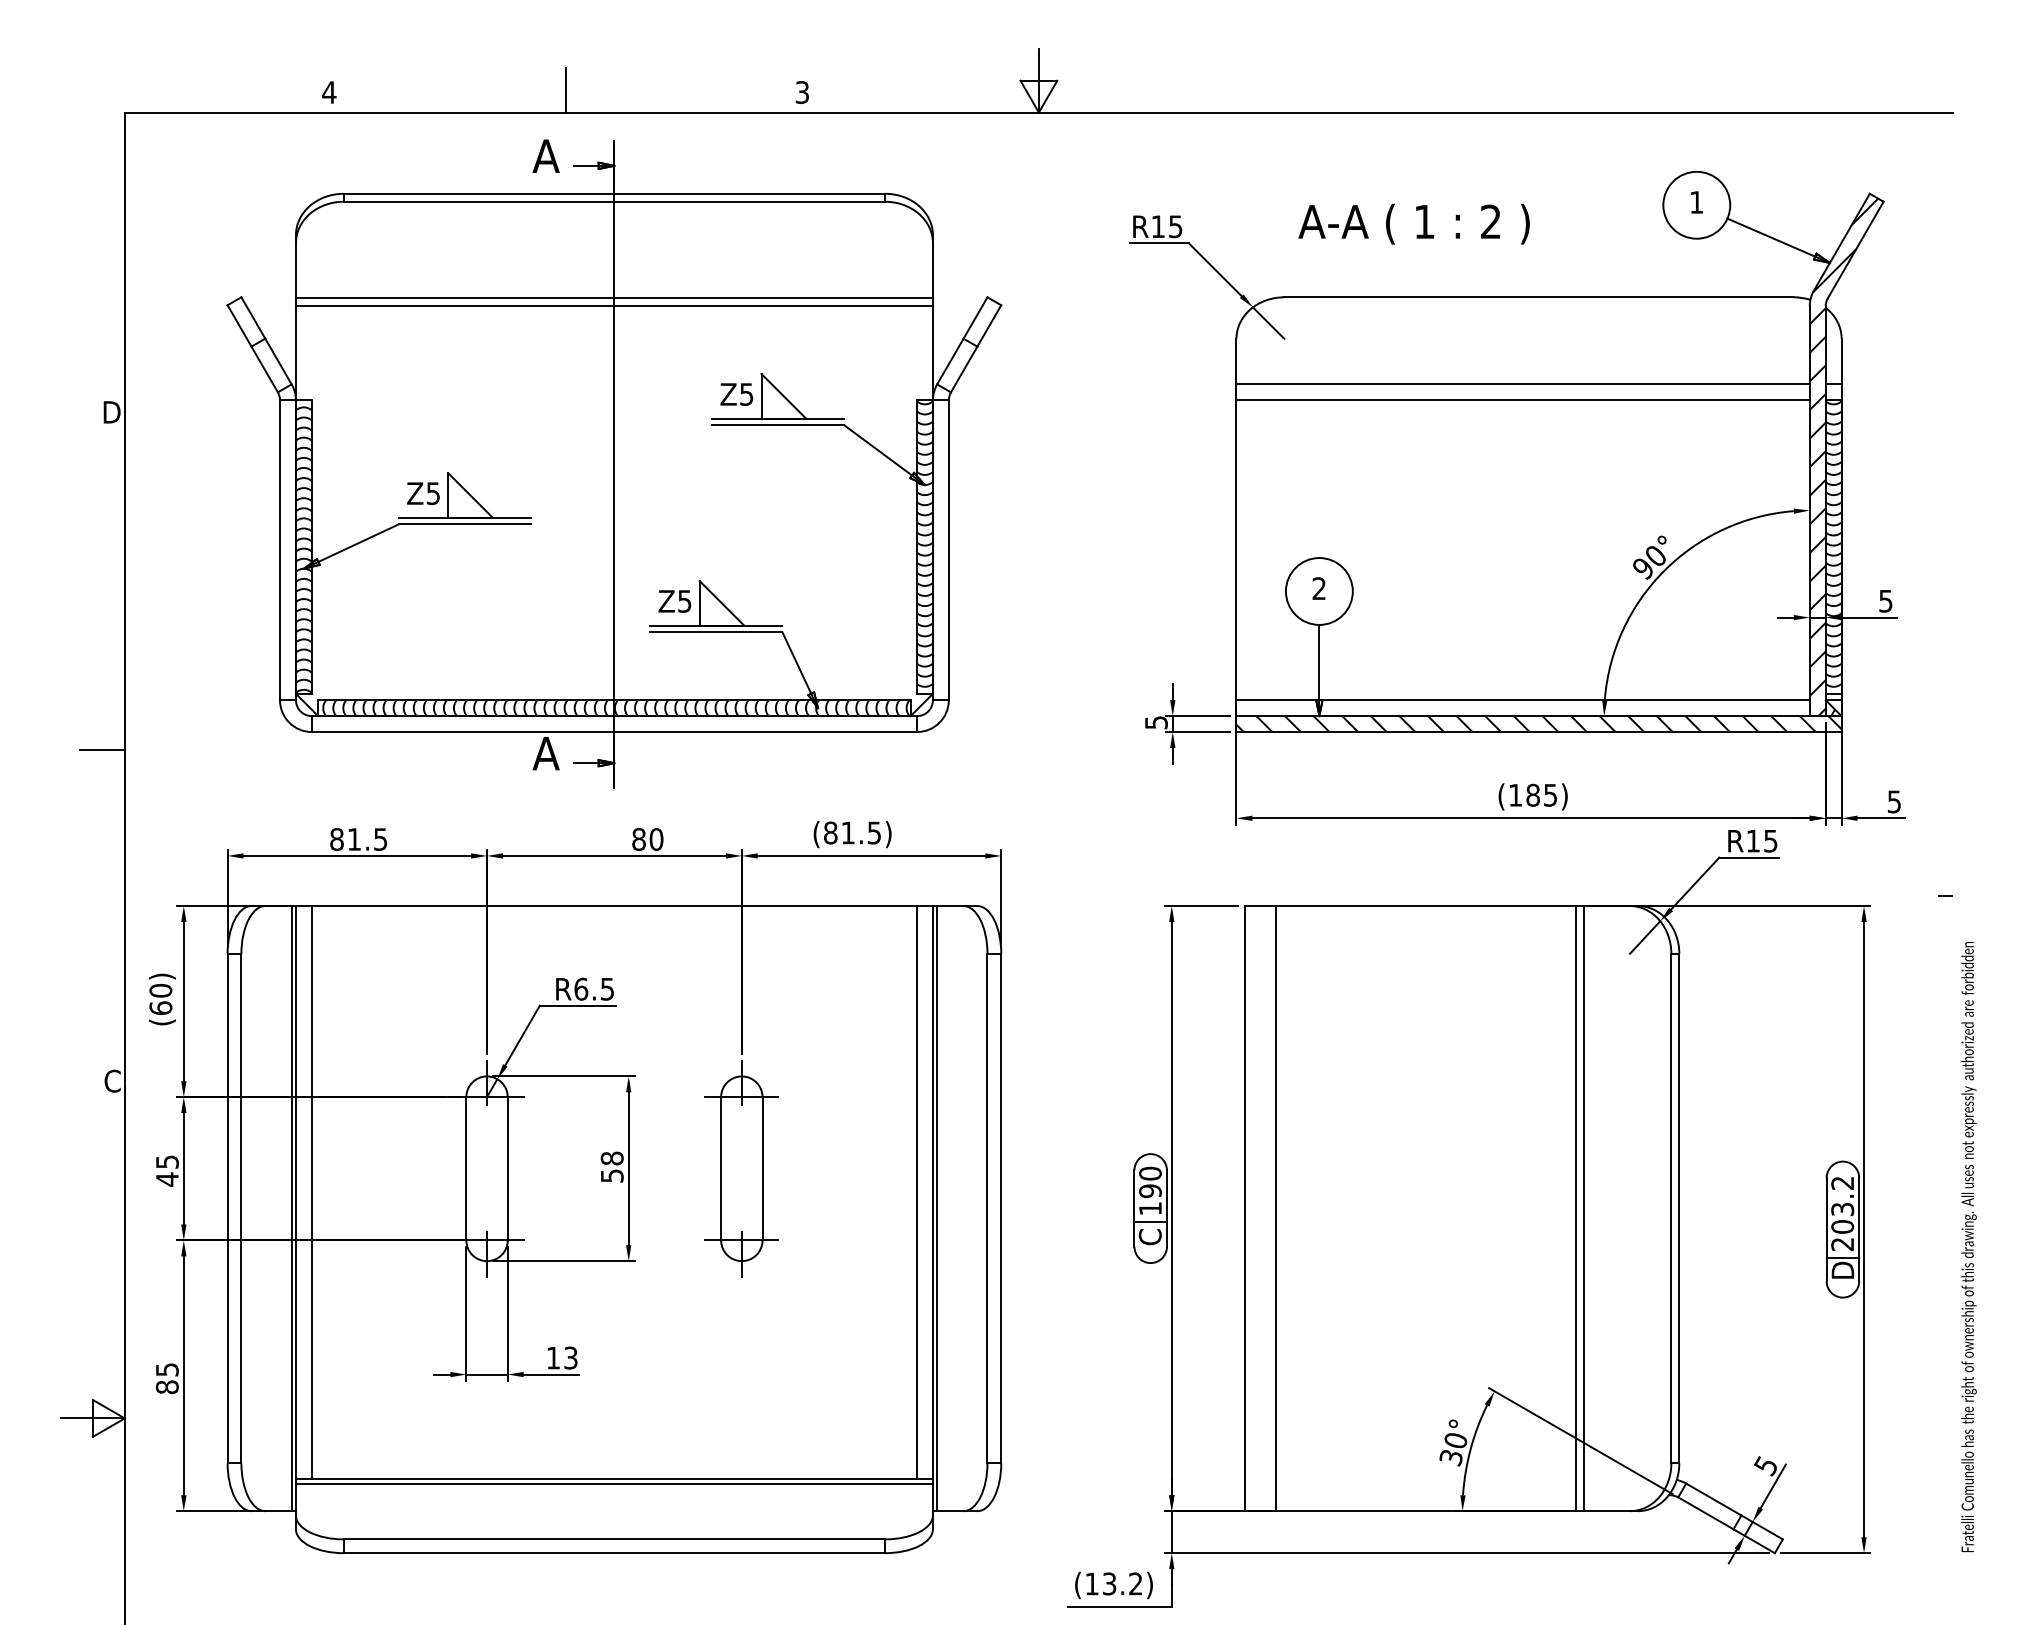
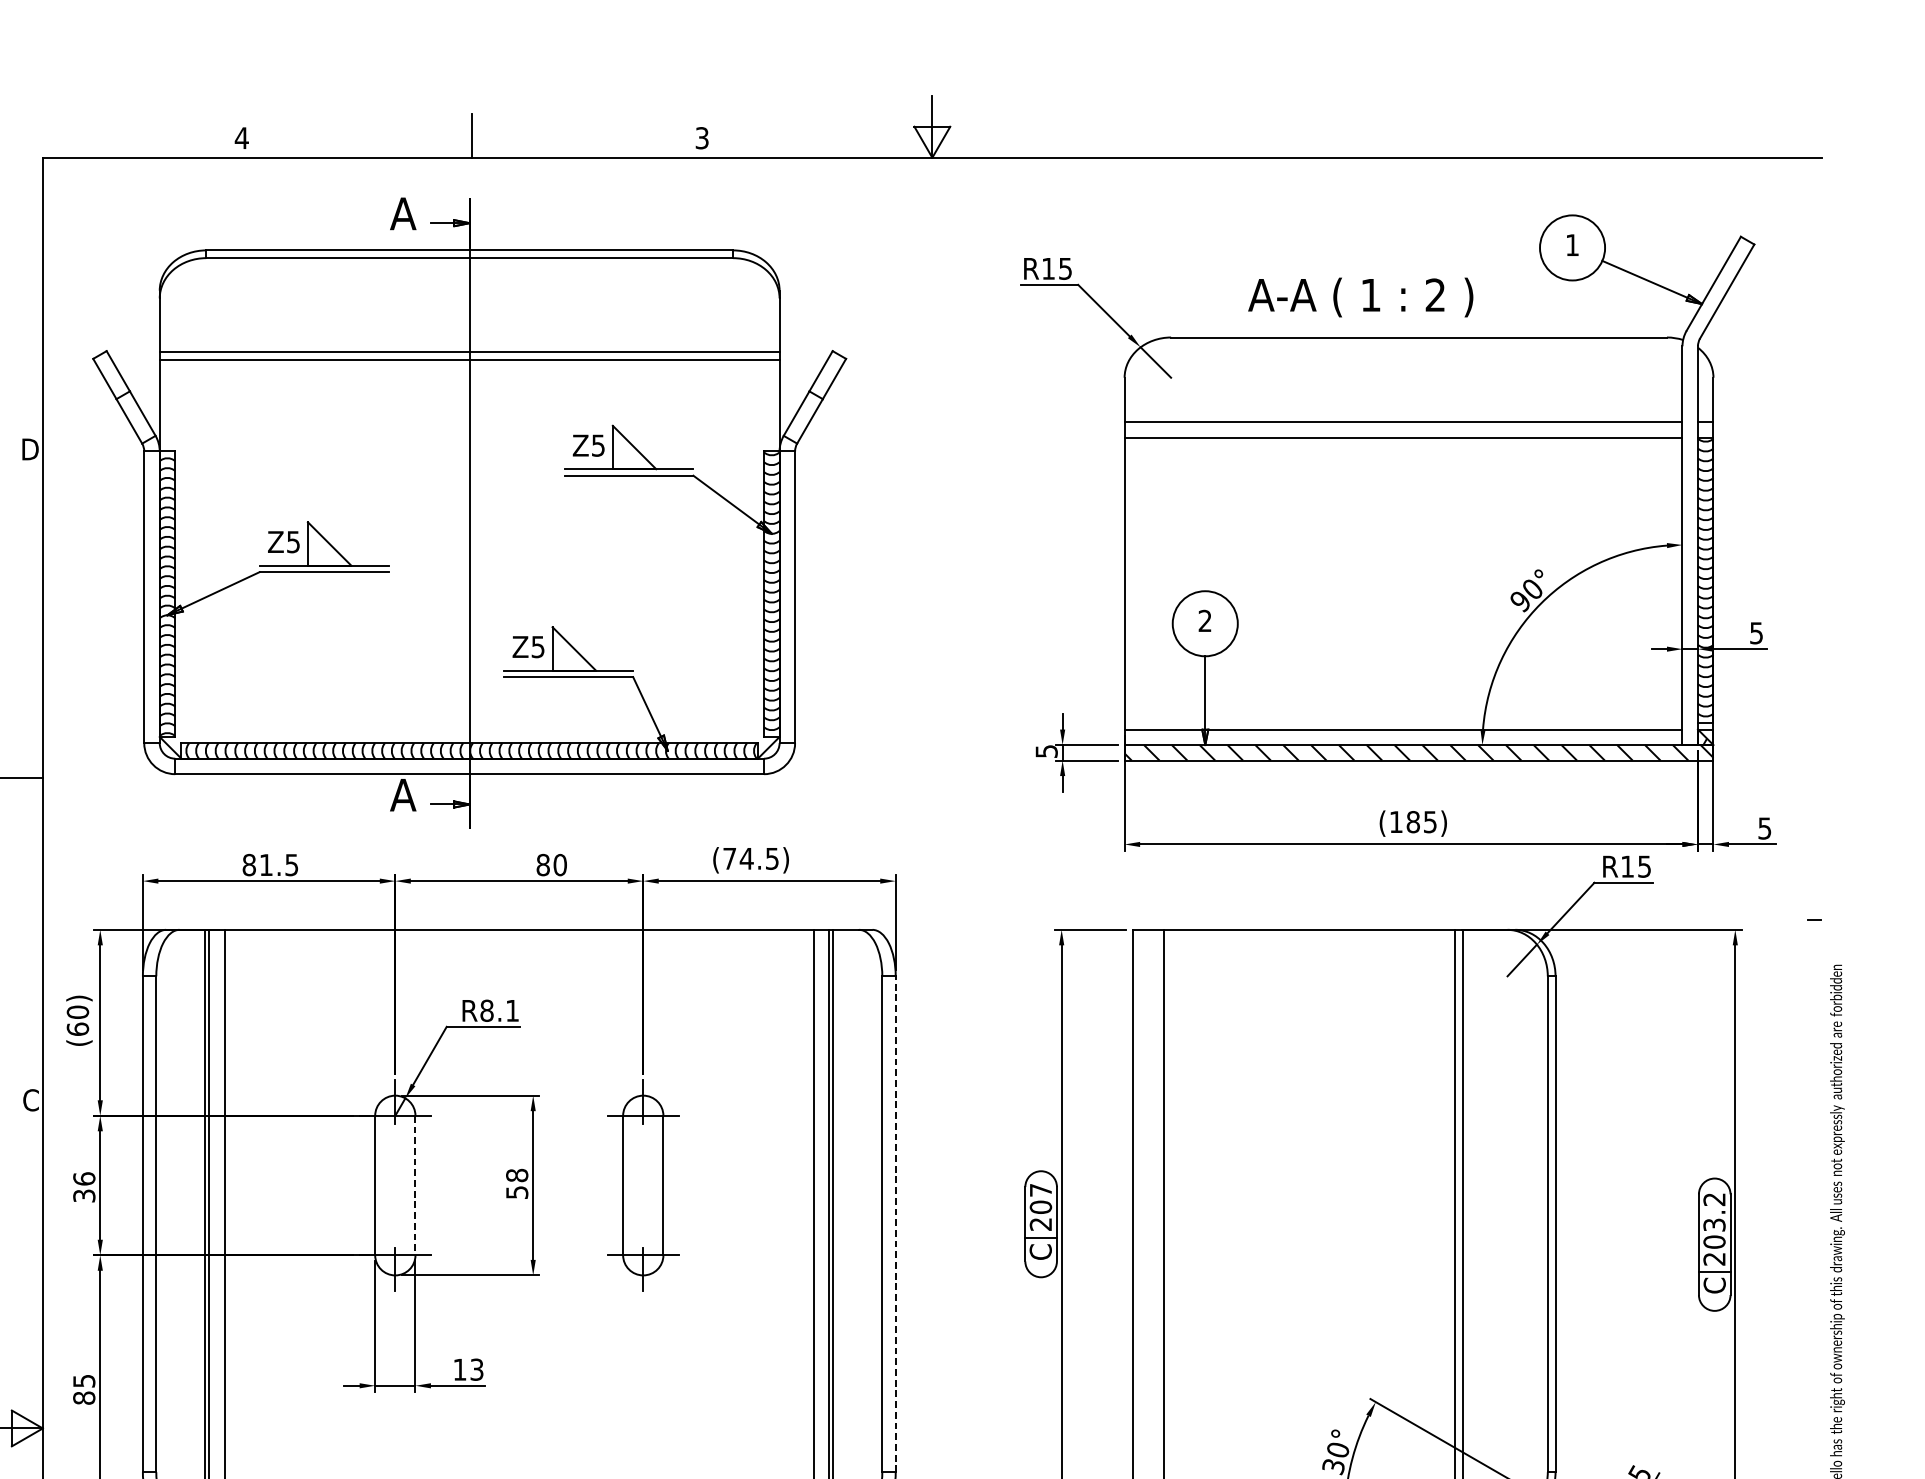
text: (1413, 223) -> (1360, 296), moved
hatch: (1843, 457) -> (1715, 493), removed
part: (614, 463) -> (469, 512), moved
text: (839, 832) -> (738, 858), (81.5) -> (74.5)
text: (593, 988) -> (498, 1010), R6.5 -> R8.1
line: (507, 1168) -> (415, 1185), solid -> dashed
text: (167, 1170) -> (84, 1187), 45 -> 36
text: (1150, 1190) -> (1040, 1206), 190 -> 207
line: (1001, 1208) -> (895, 1224), solid -> dashed
text: (1842, 1270) -> (1714, 1284), D -> C

